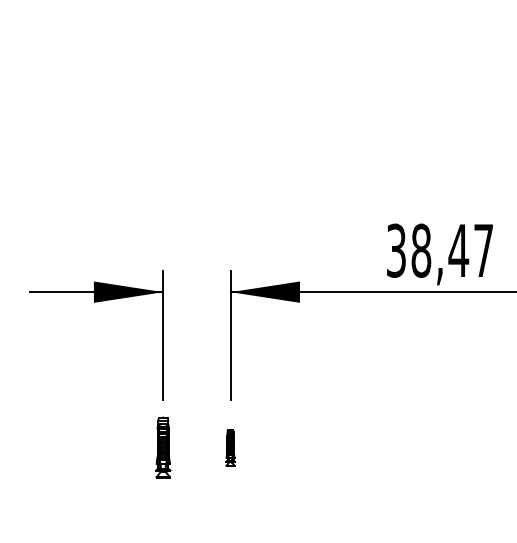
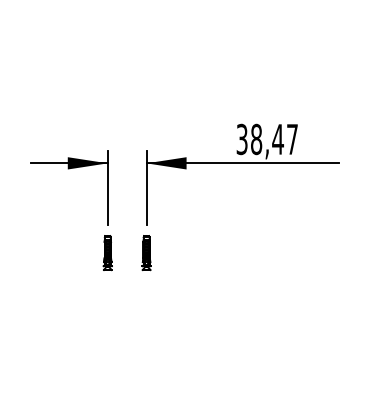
part: (230, 448) -> (146, 253), size x1.67

